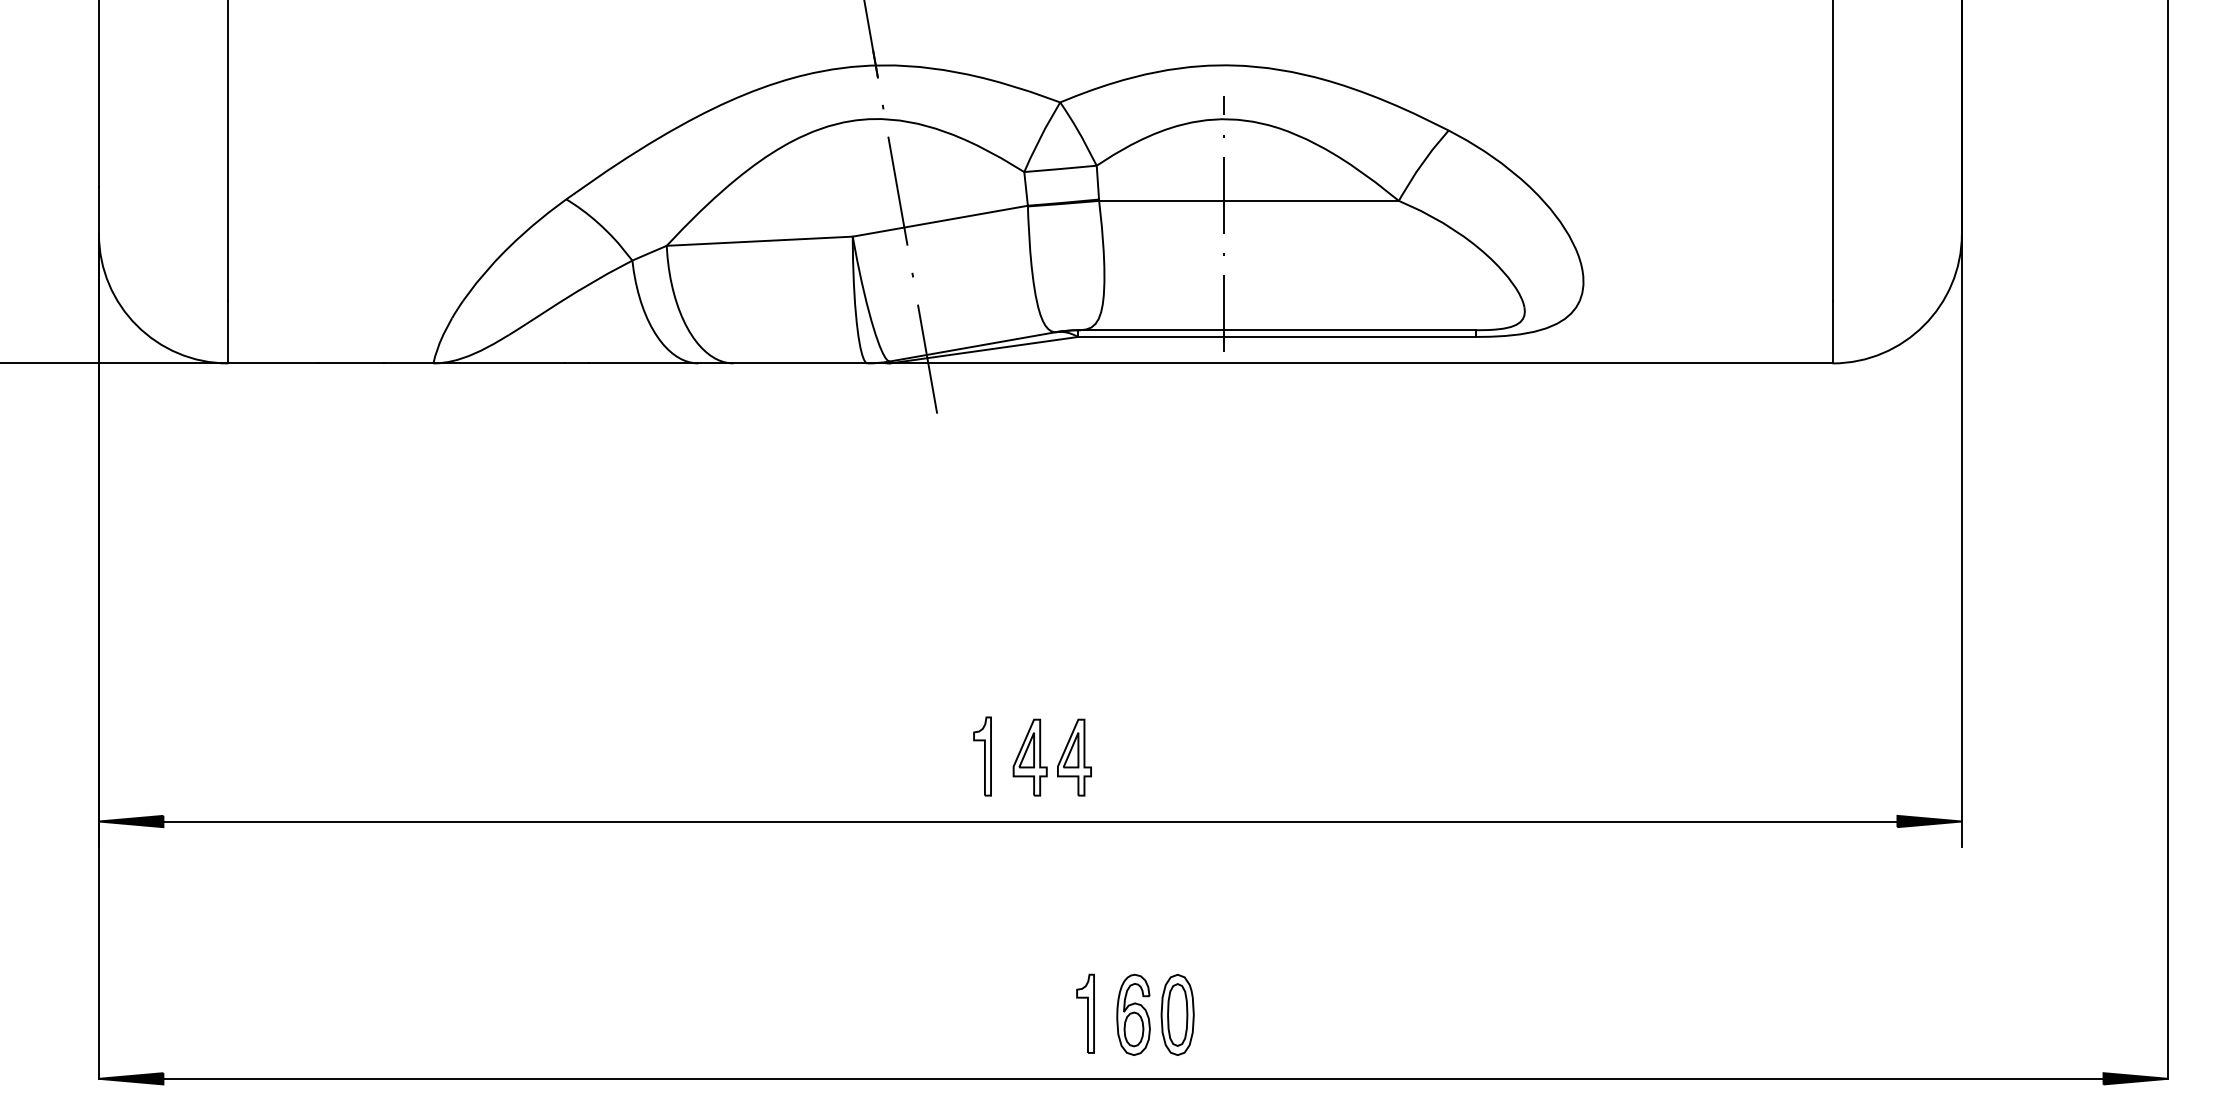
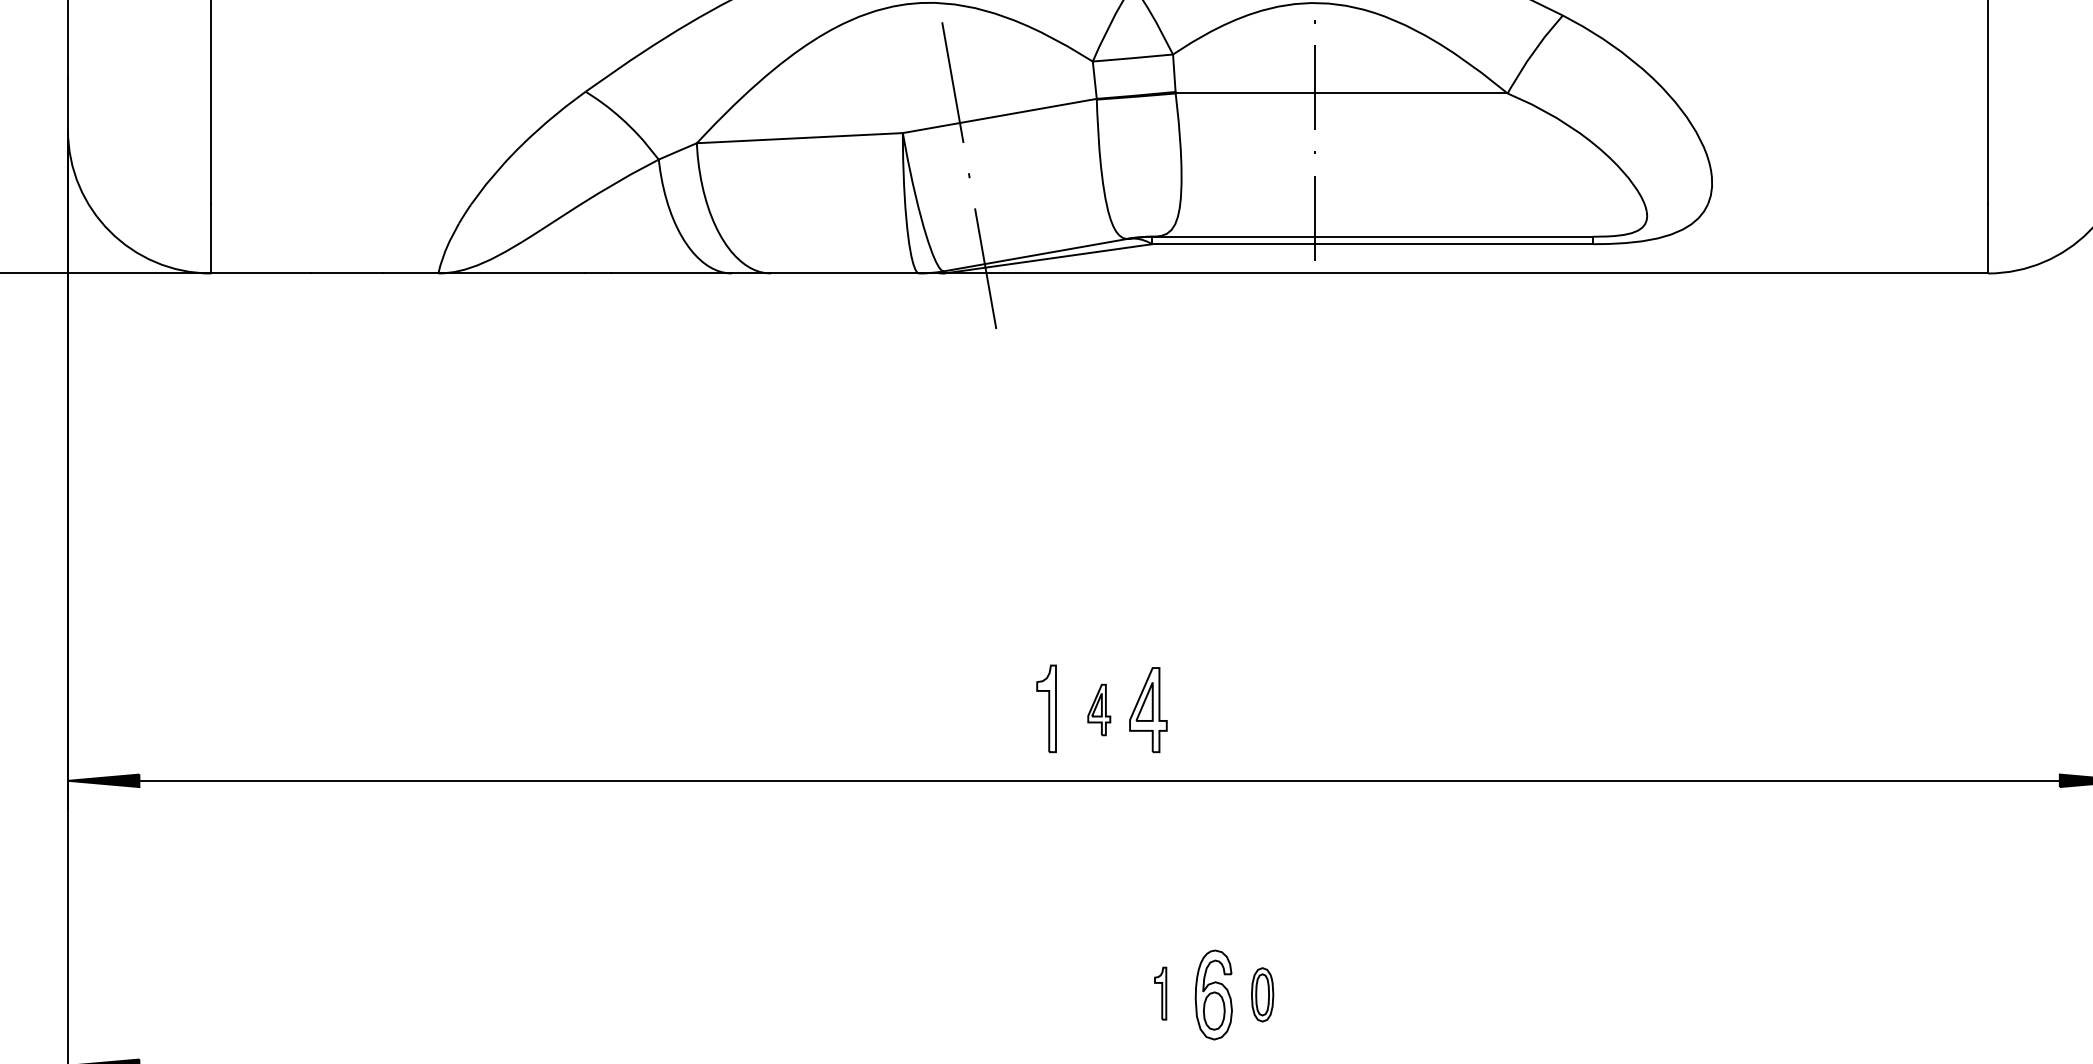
part: (1029, 757) -> (1098, 709), size x0.6
part: (1085, 1013) -> (1160, 993), size x0.6
part: (1177, 1014) -> (1262, 994), size x0.6

